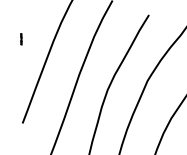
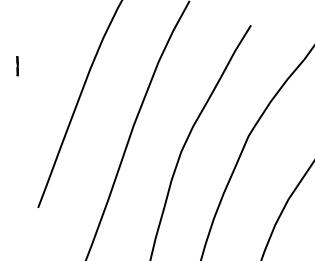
line: (21, 39) -> (17, 66), moved

